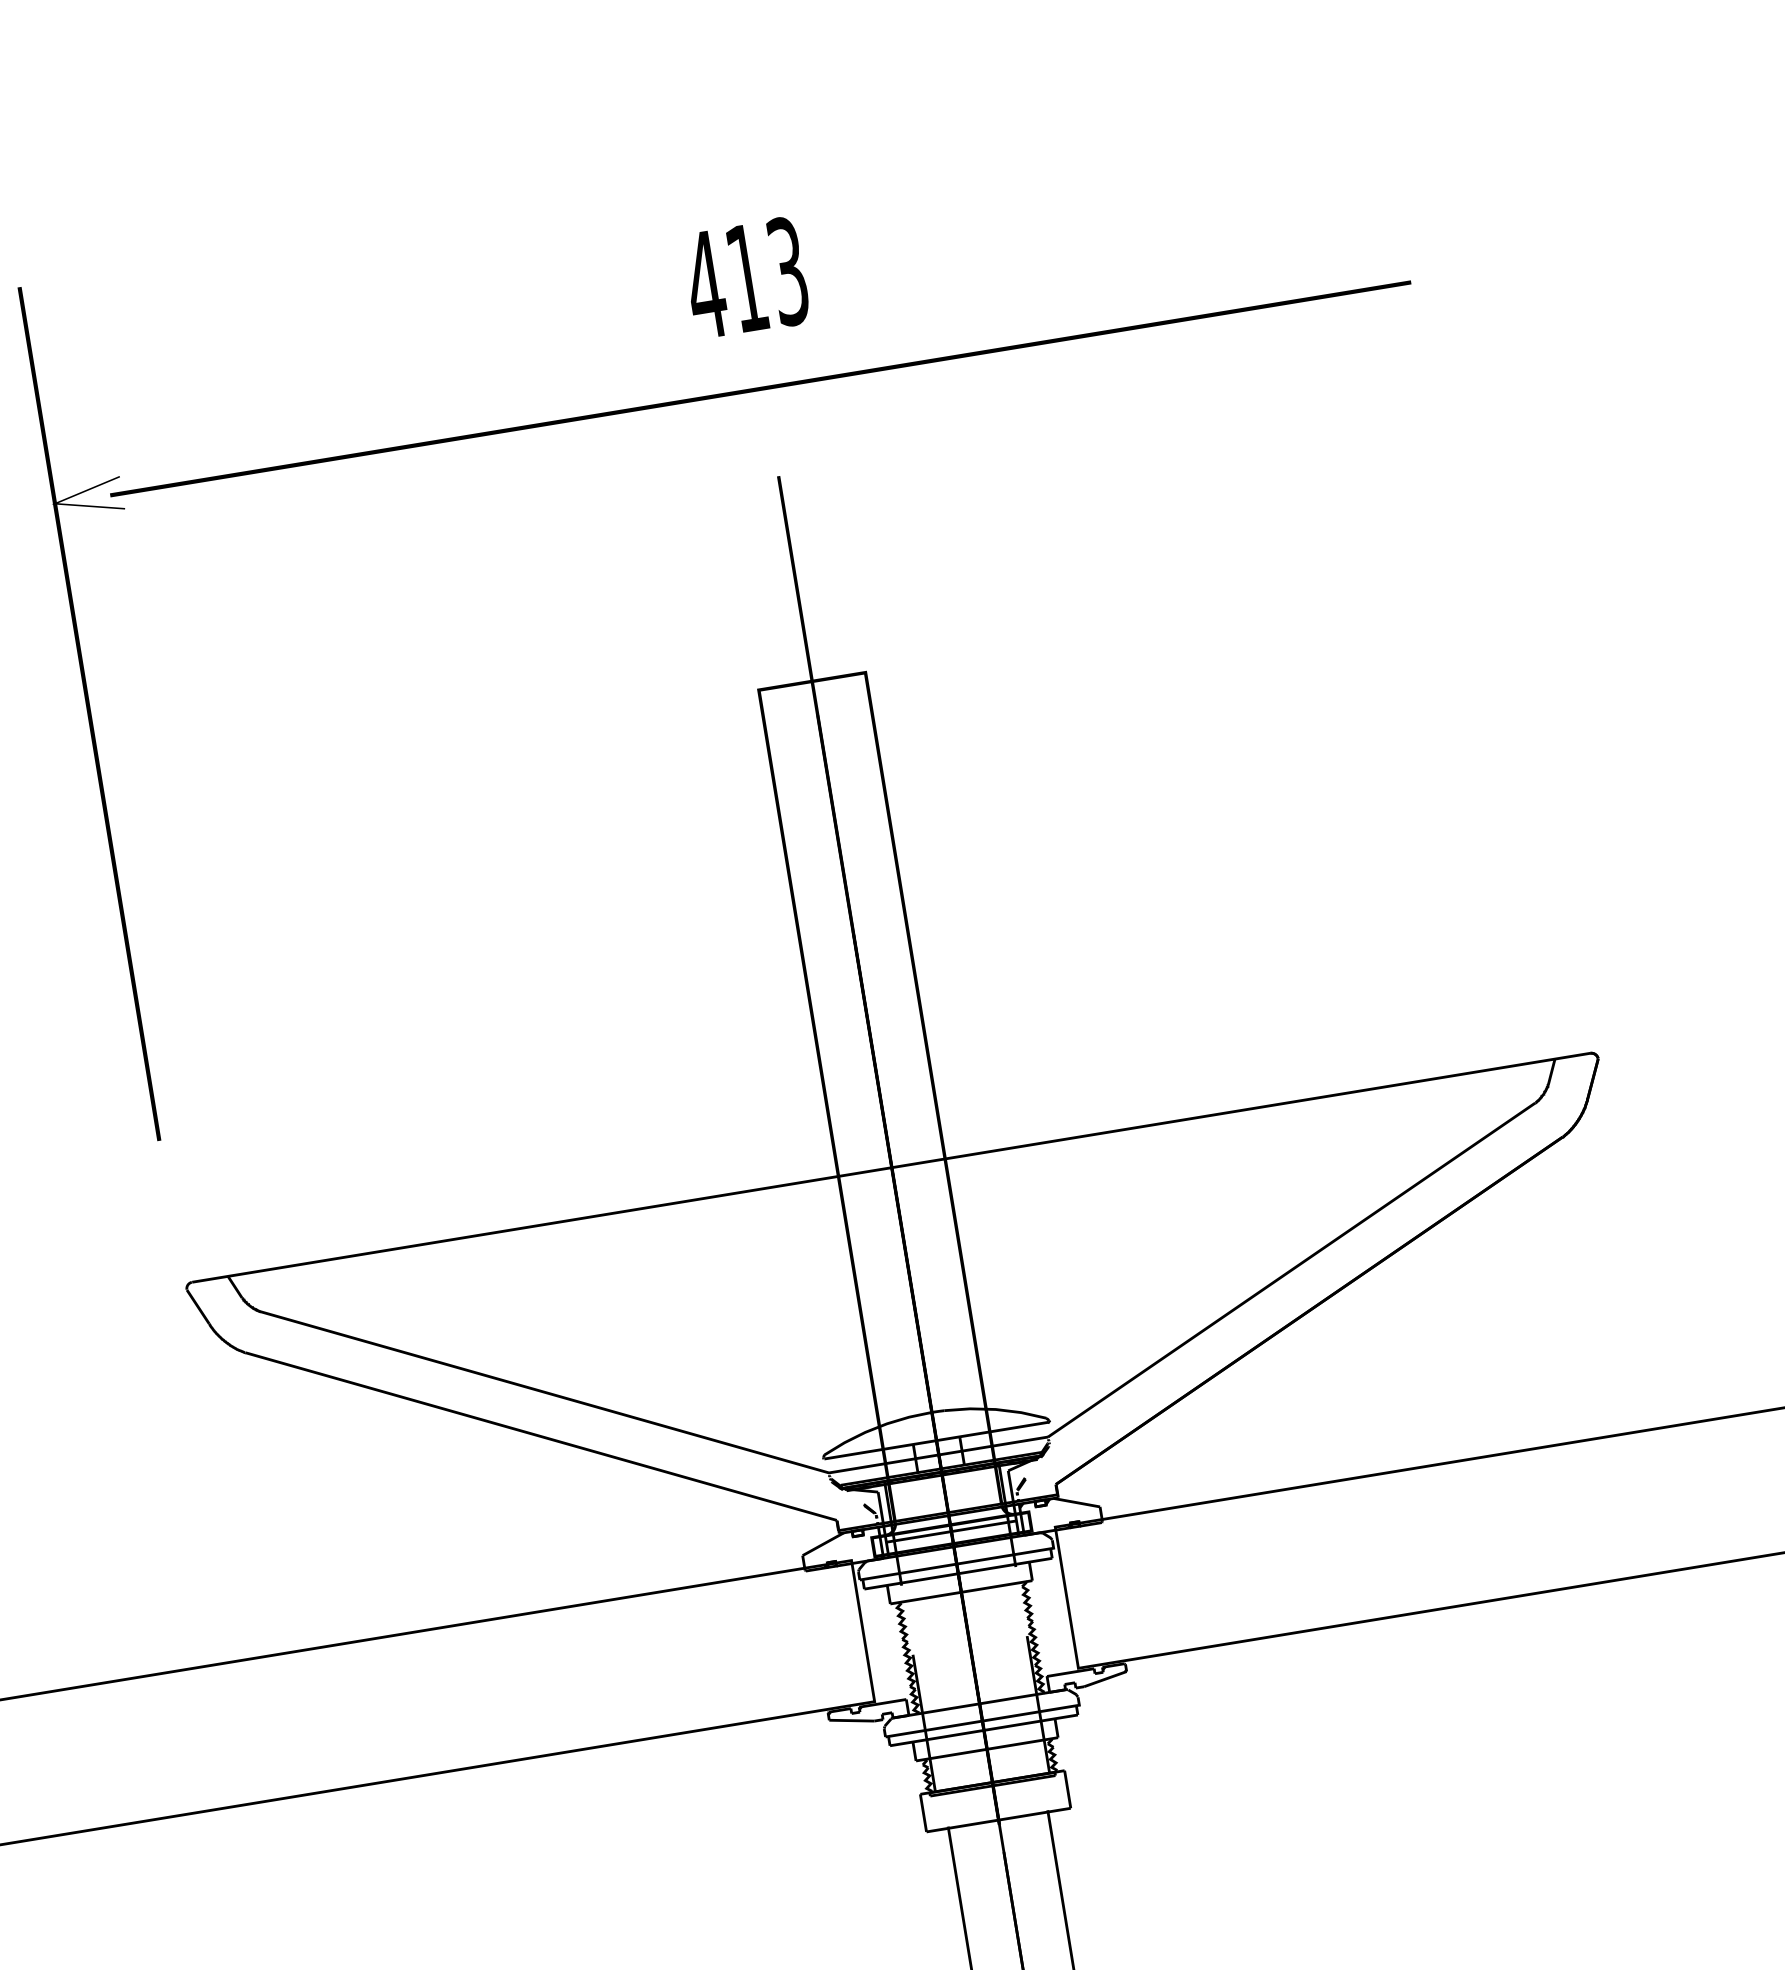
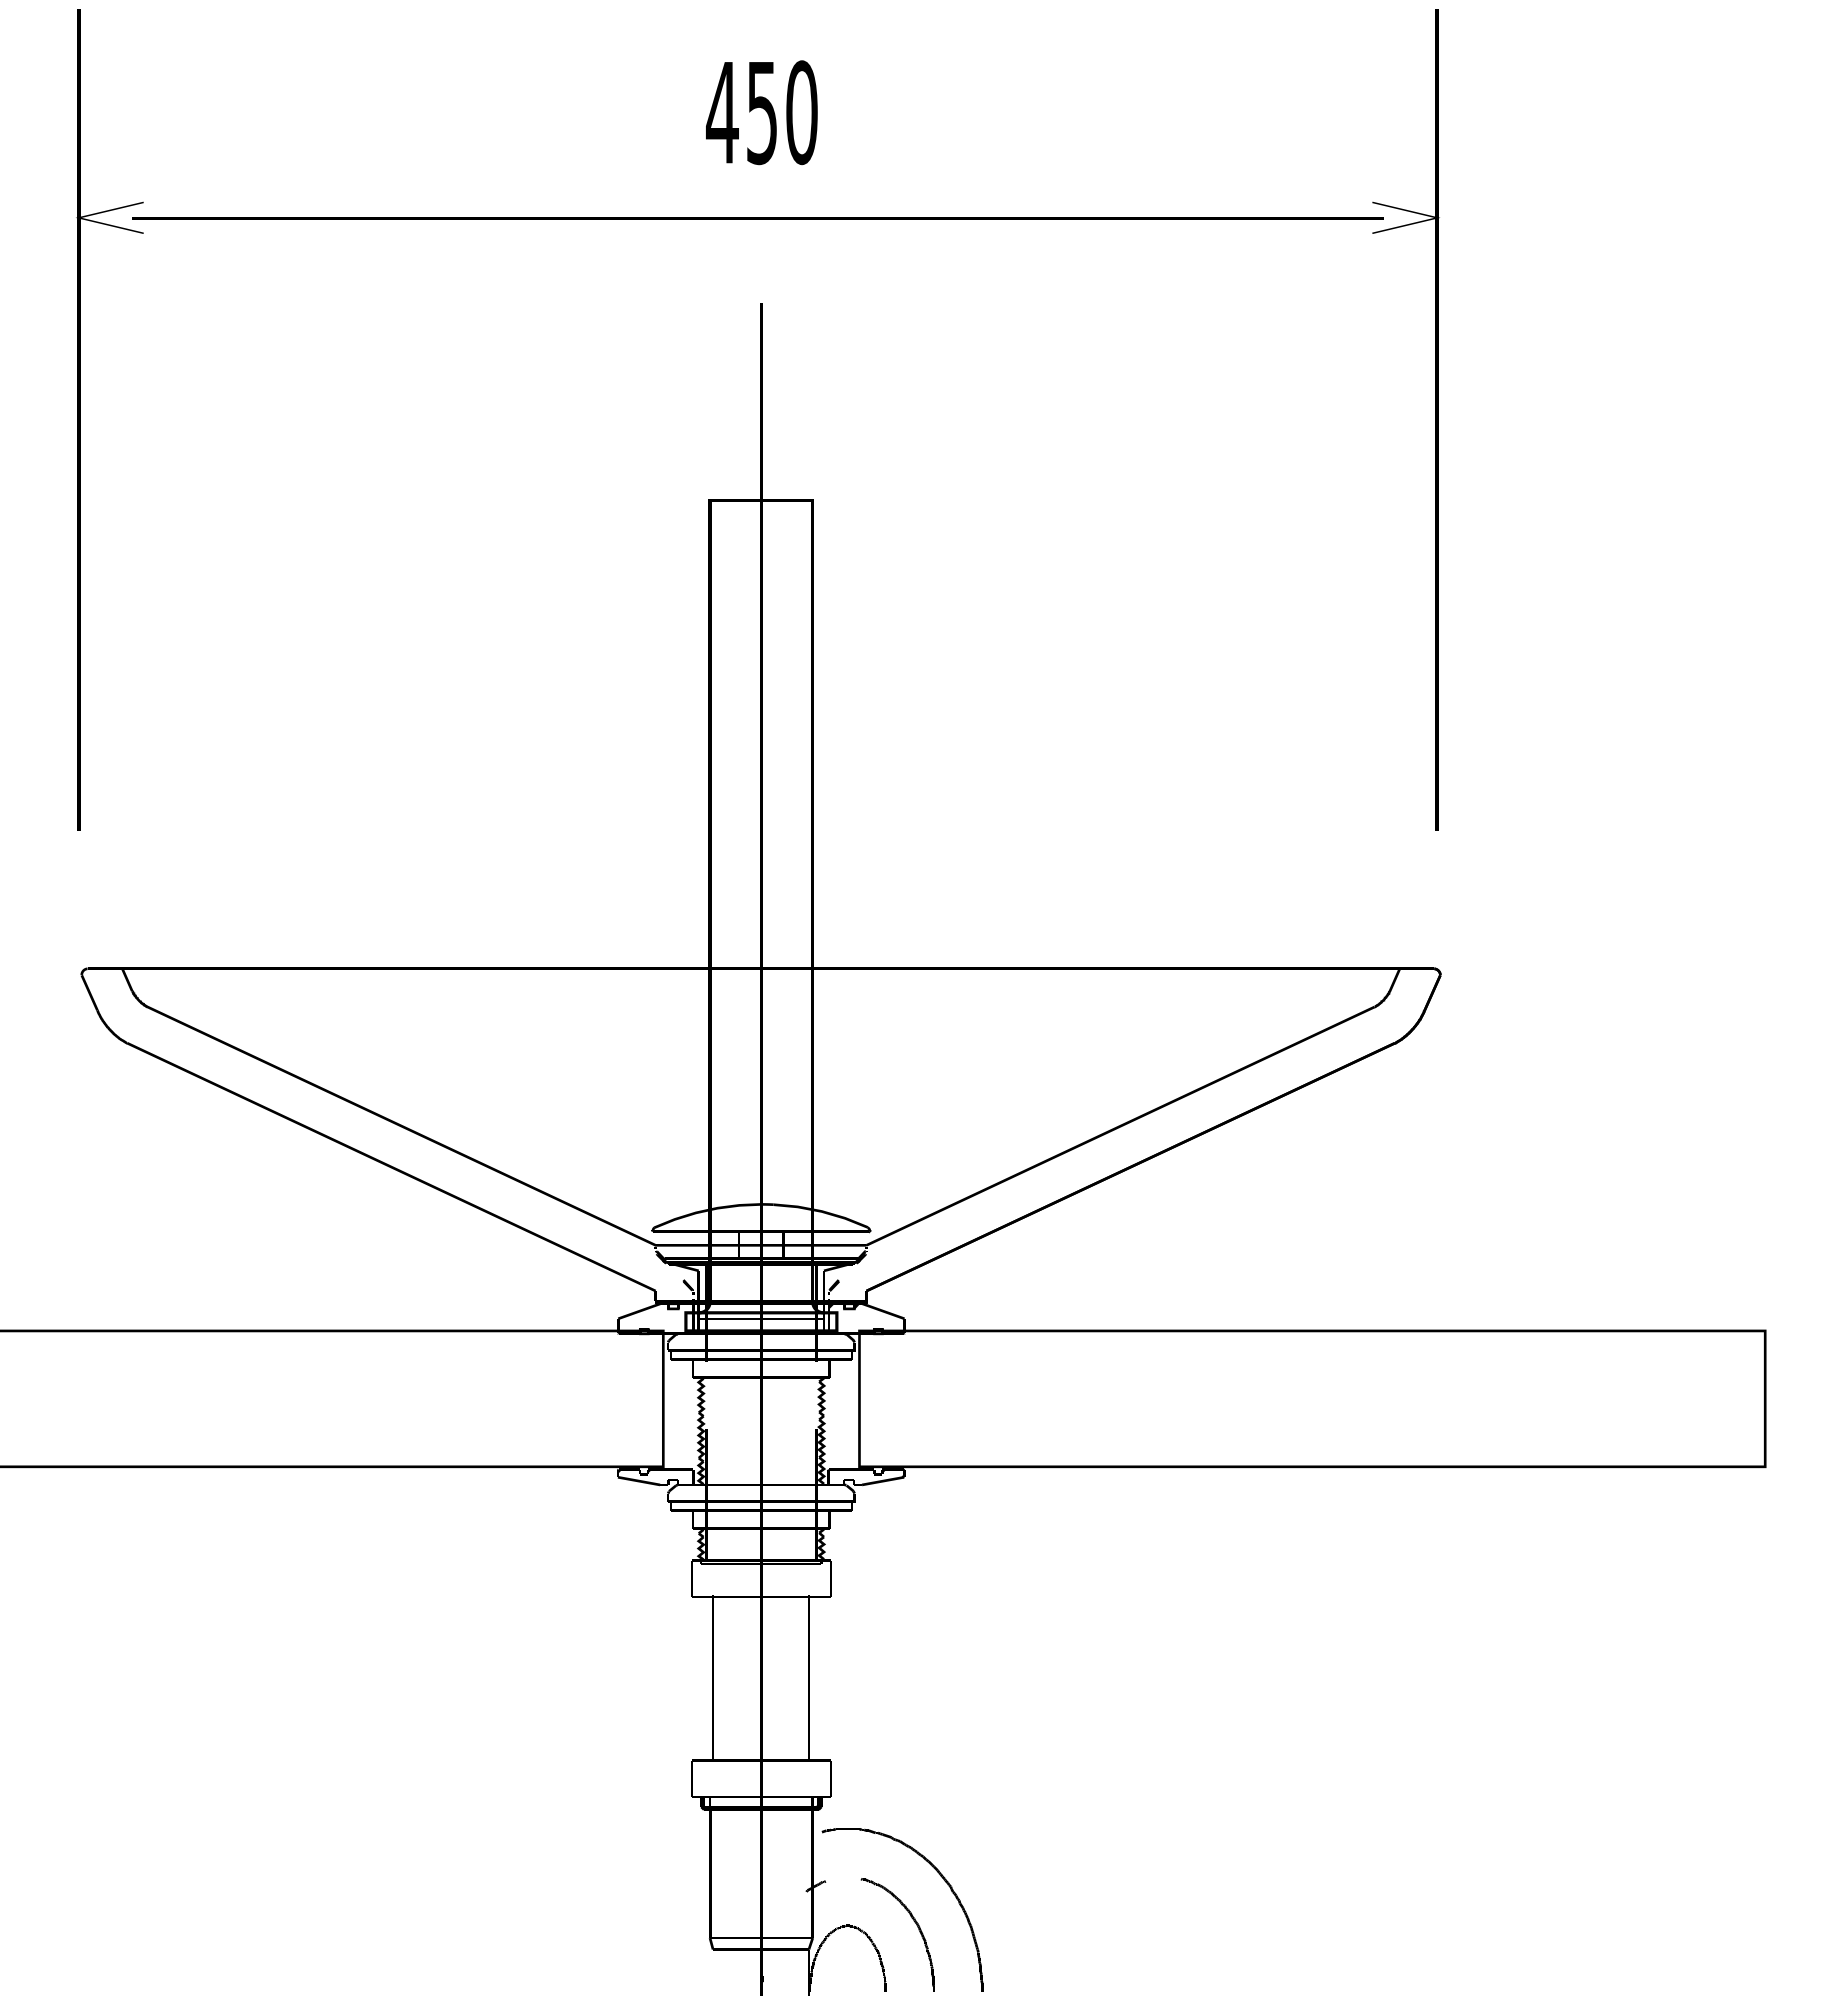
text: (768, 274) -> (782, 112), 413 -> 450
part: (1498, 482) -> (1435, 419), added

